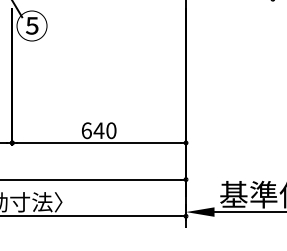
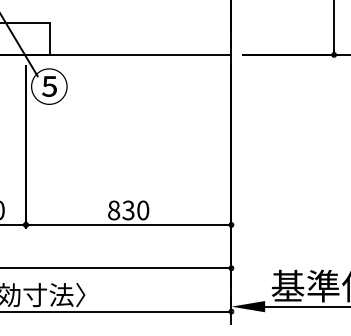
text: (93, 130) -> (121, 210), 640 -> 830

